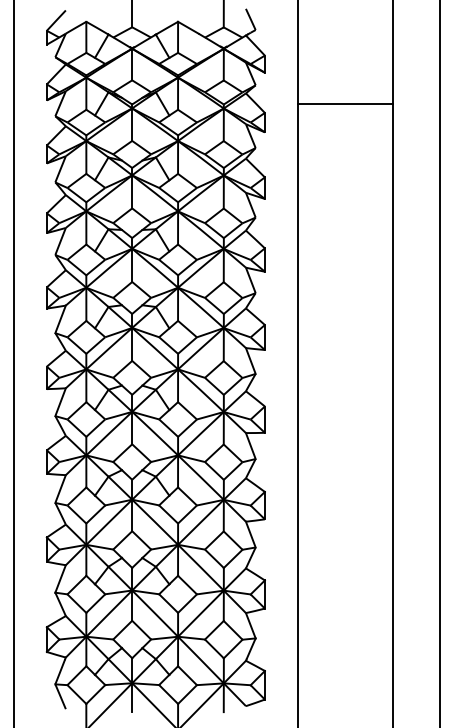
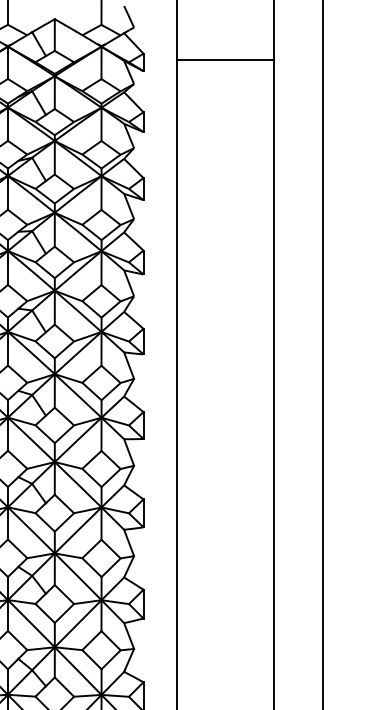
line: (345, 104) -> (225, 60), moved

